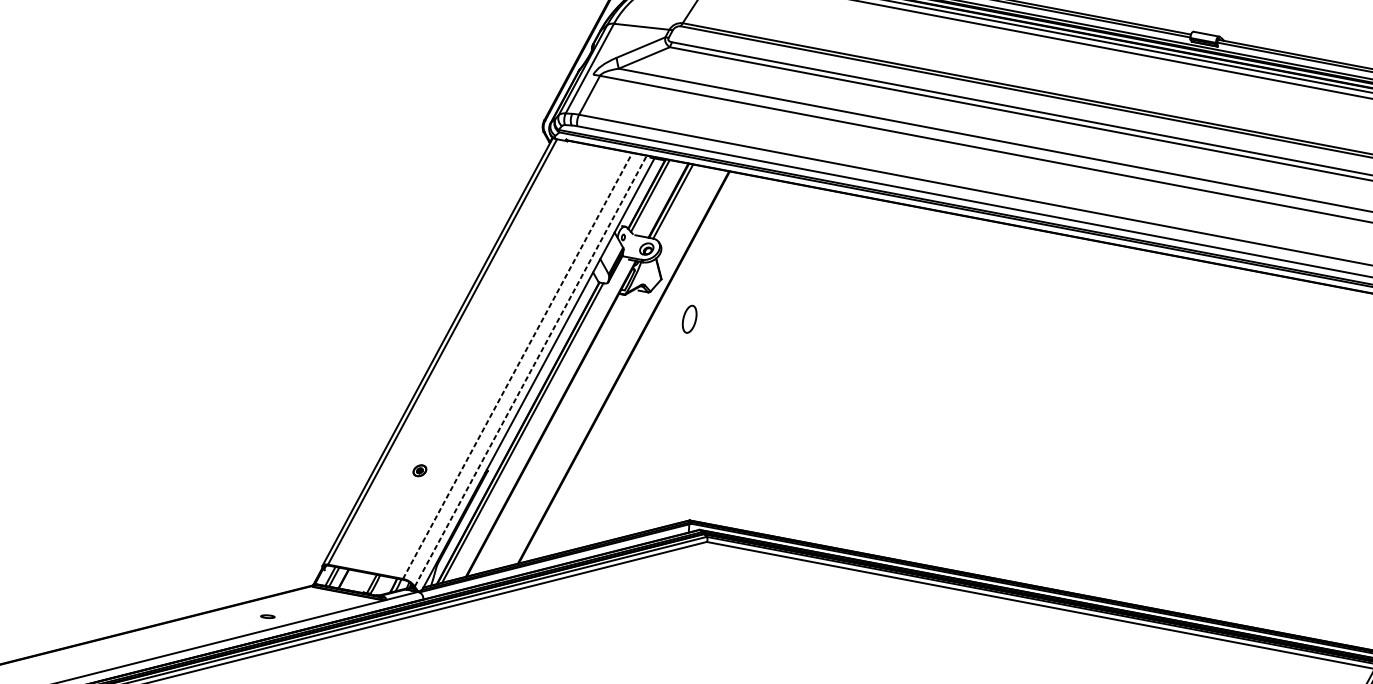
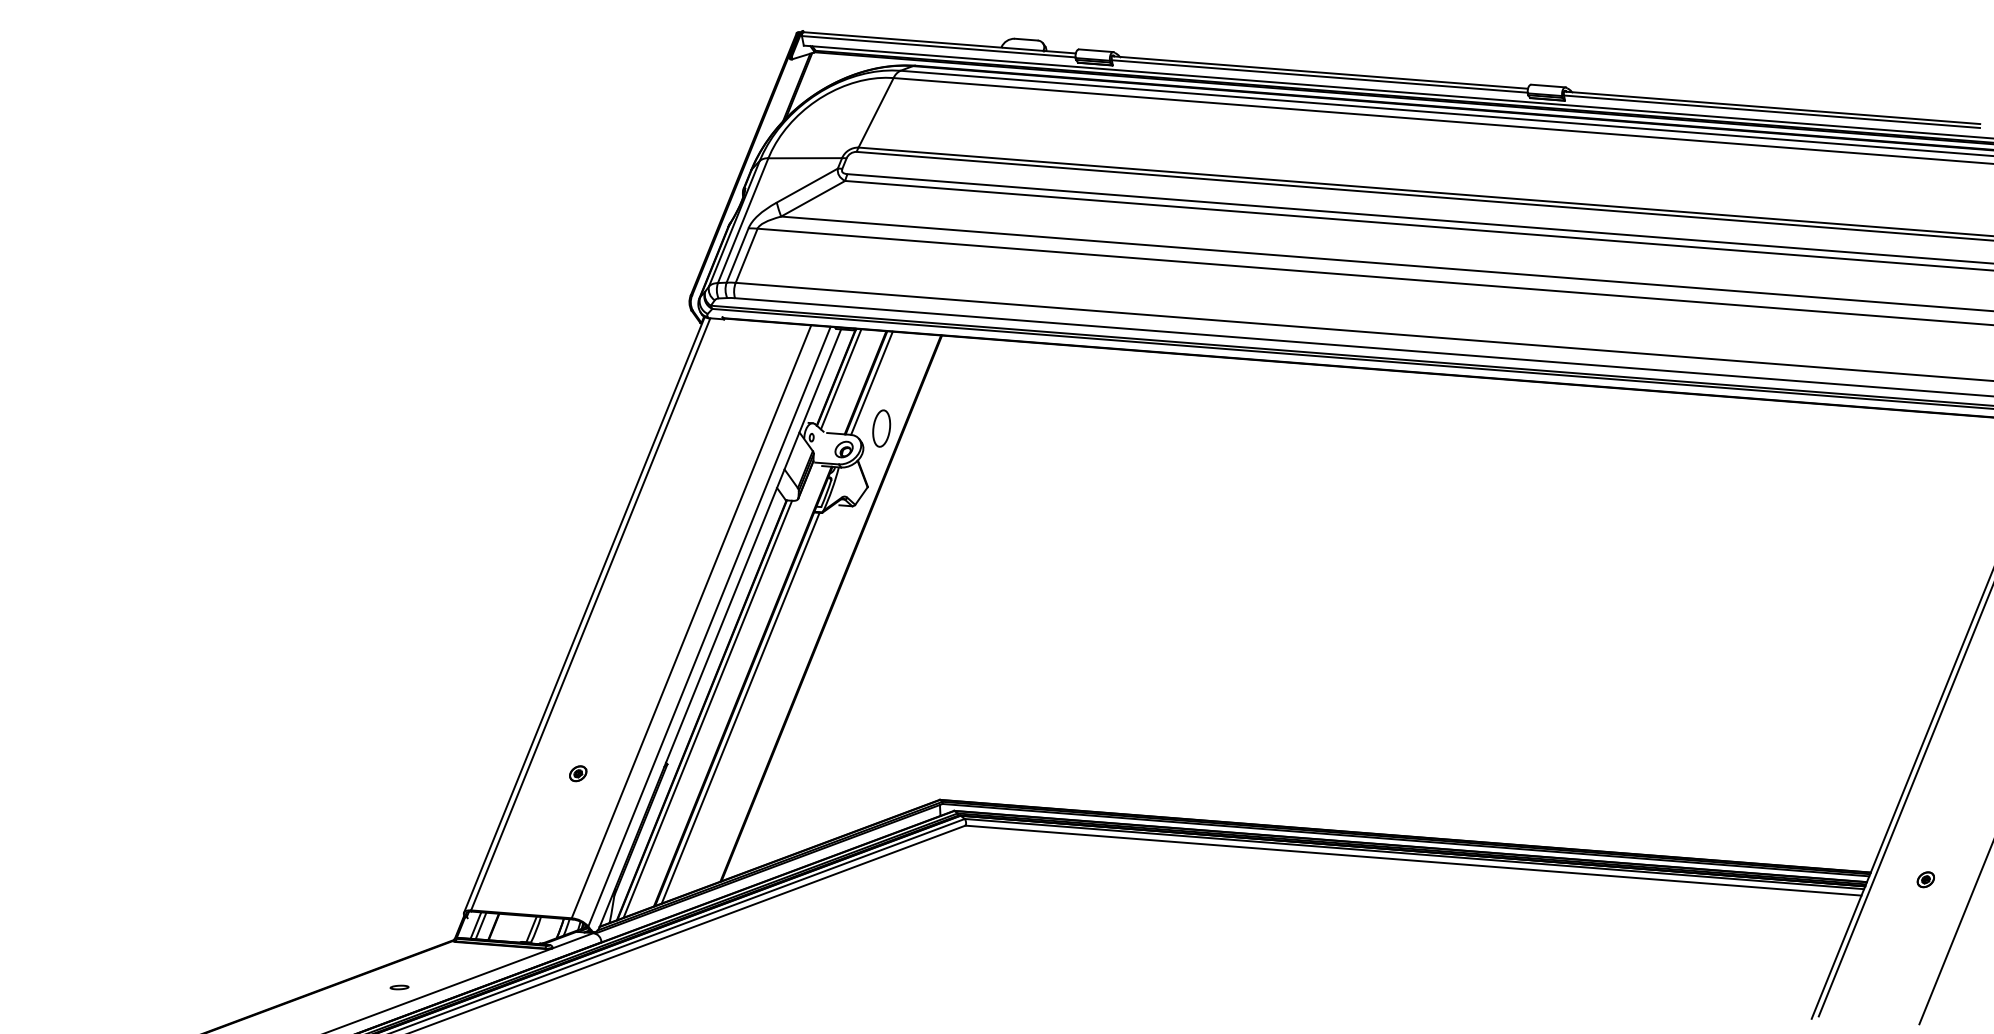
line: (582, 94) -> (737, 255), added
part: (689, 319) -> (881, 428), moved
line: (517, 365) -> (691, 621), dashed -> solid
line: (530, 370) -> (709, 626), dashed -> solid
line: (547, 434) -> (740, 707), added

